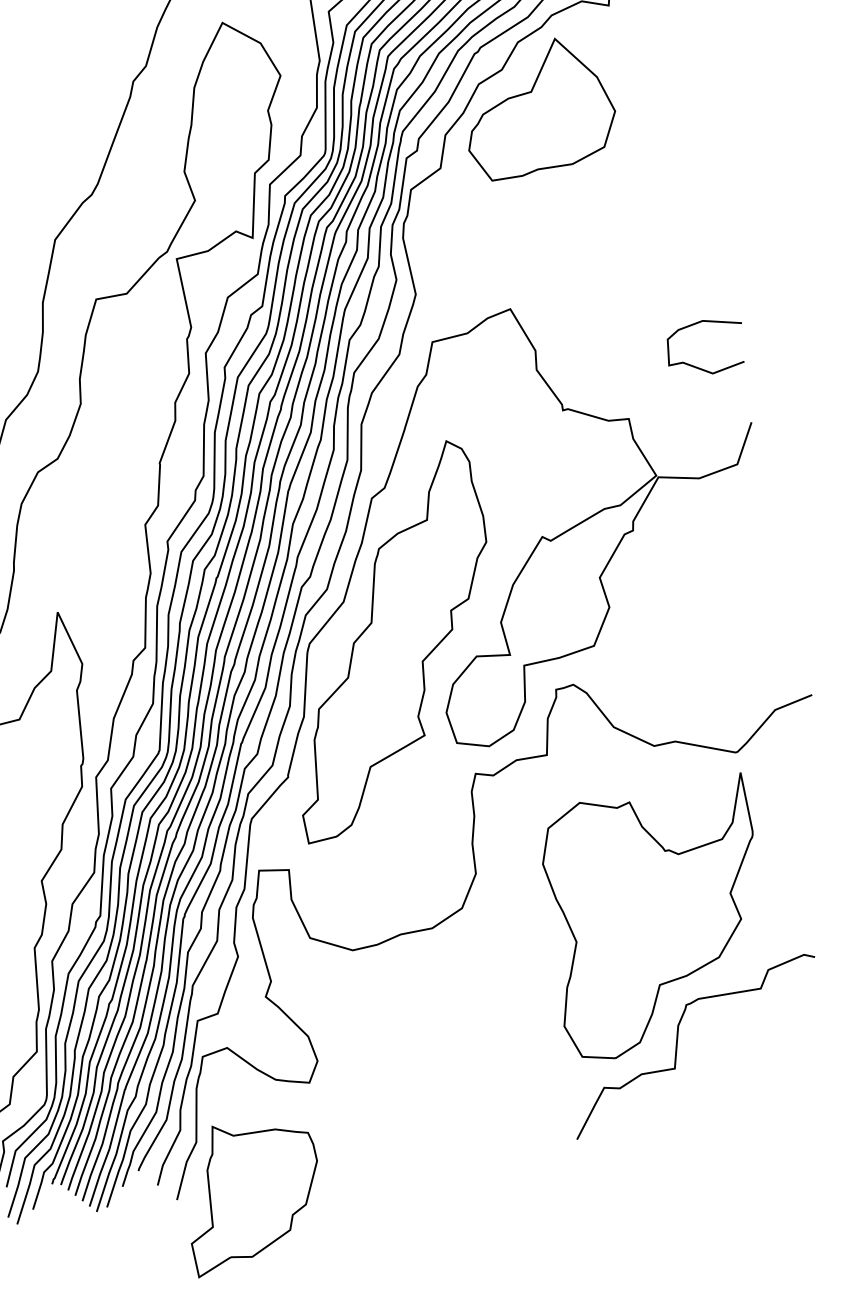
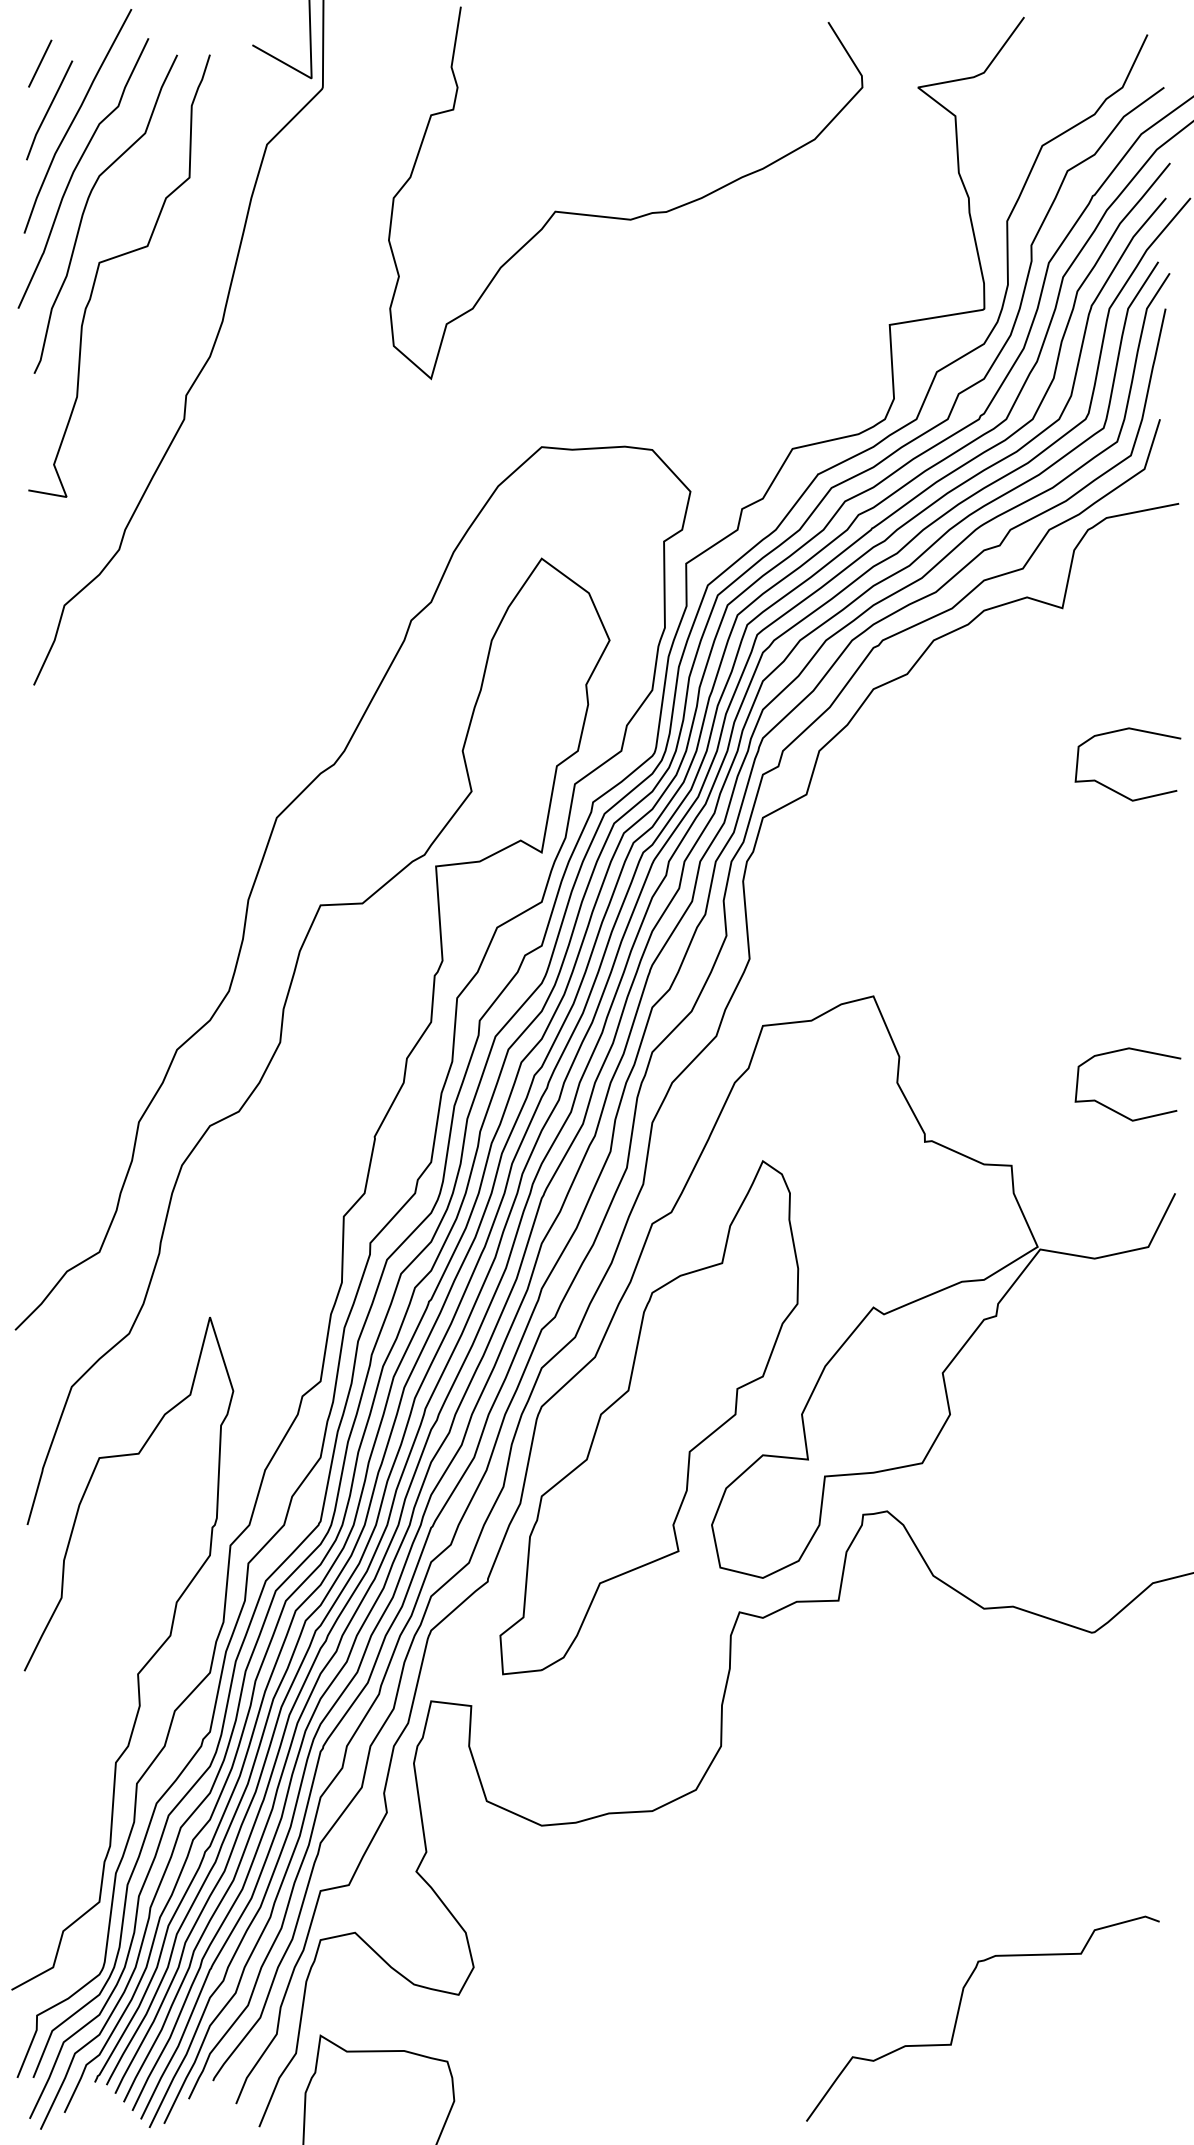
part: (538, 107) -> (949, 731), removed
curve: (662, 131) -> (1110, 787), added
part: (657, 918) -> (955, 1840), removed

